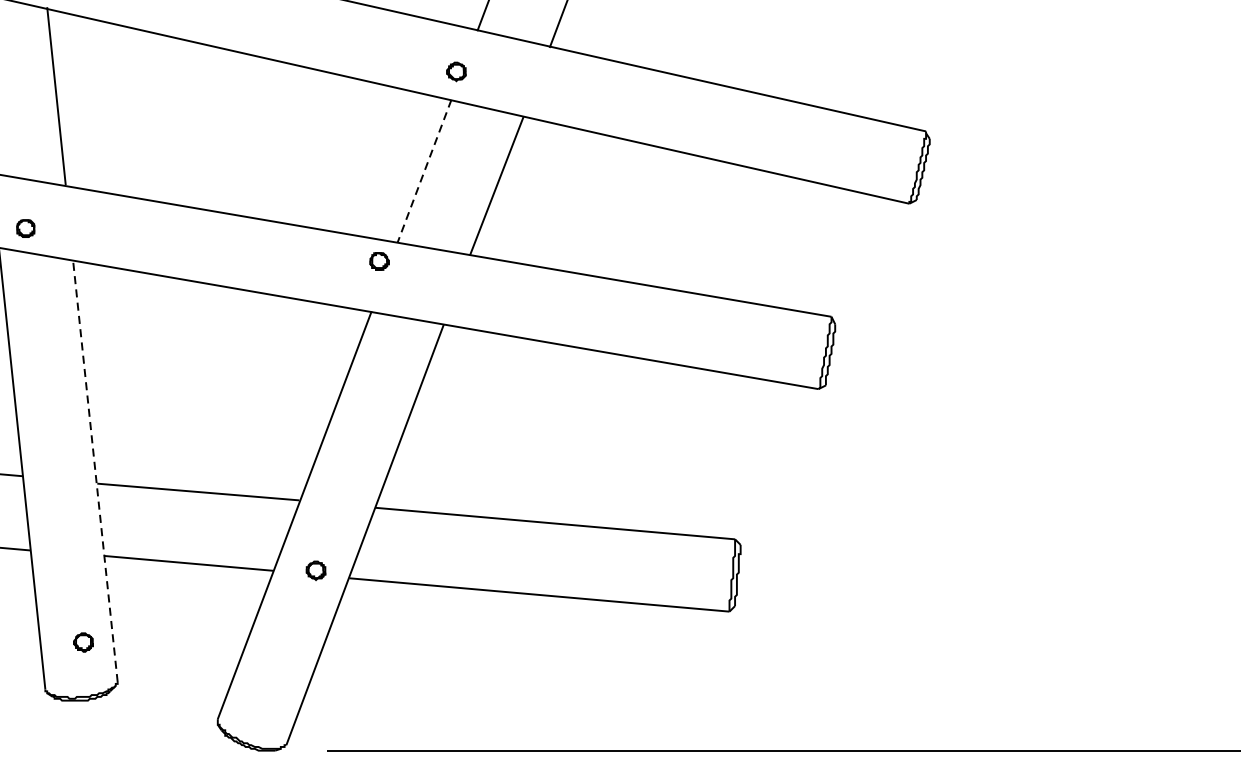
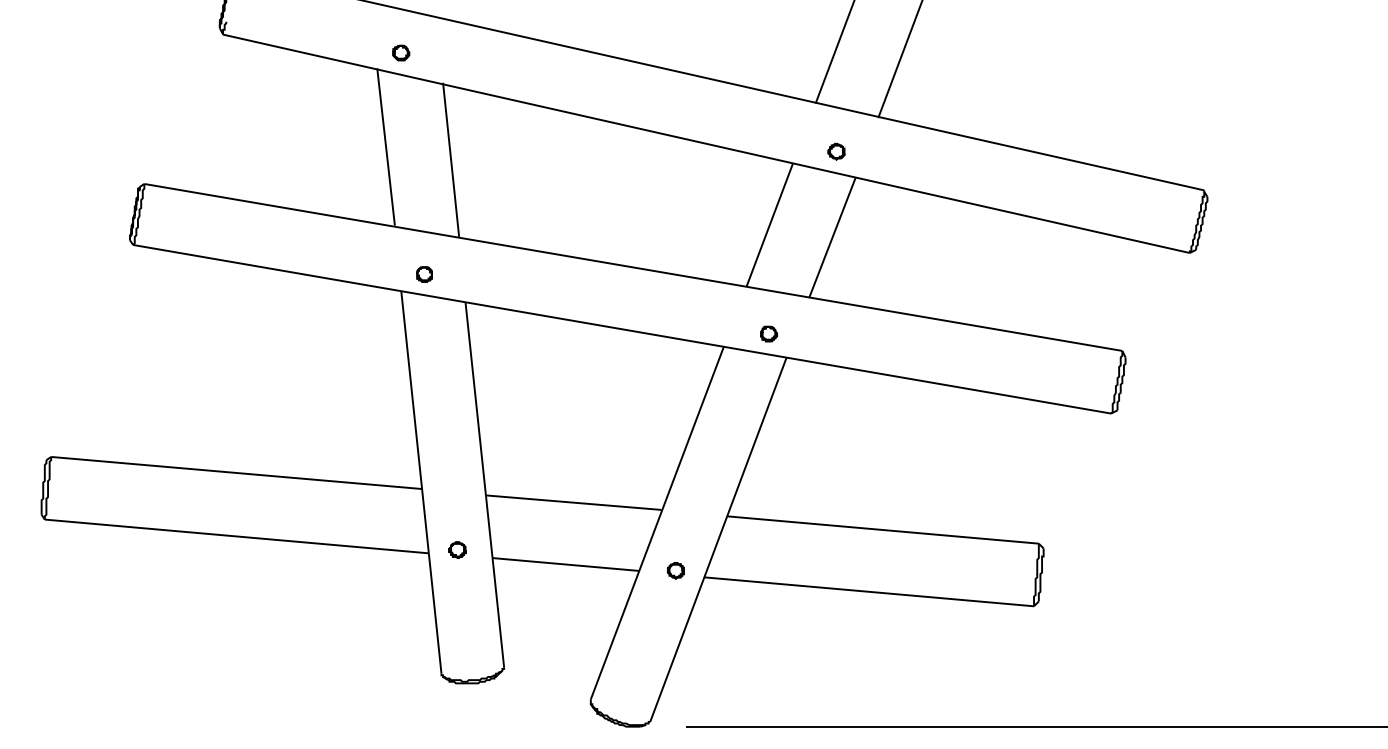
part: (456, 71) -> (836, 151), moved
line: (424, 171) -> (769, 225), dashed -> solid
part: (379, 260) -> (768, 333), moved
line: (95, 471) -> (484, 484), dashed -> solid
part: (83, 641) -> (457, 549), moved

